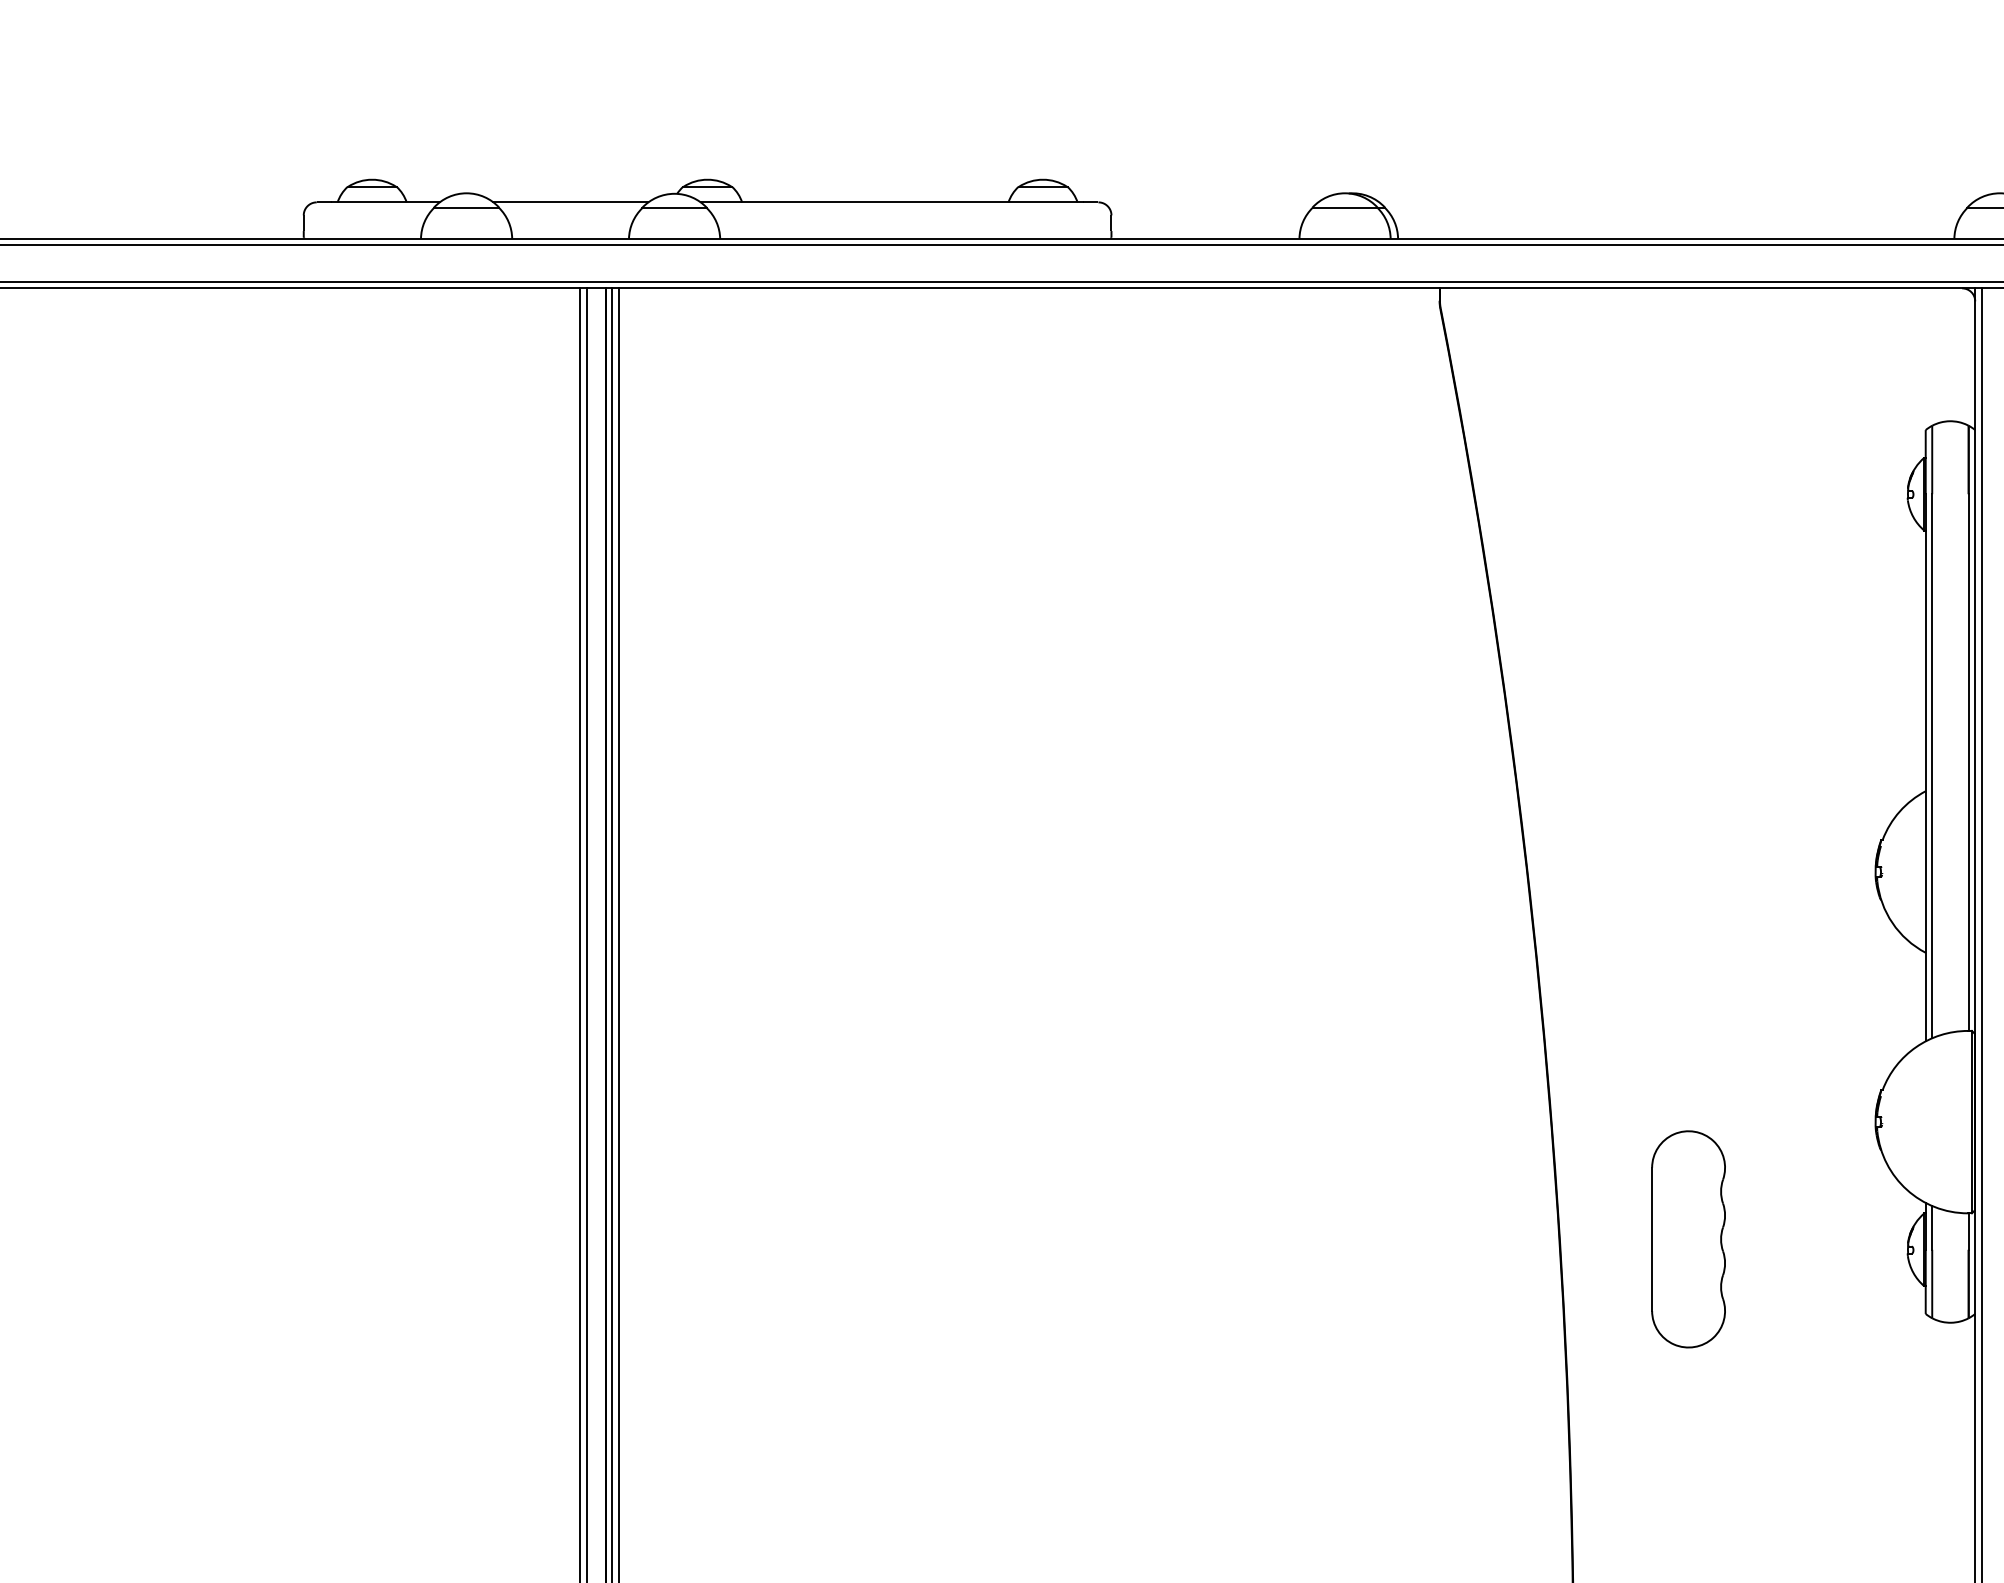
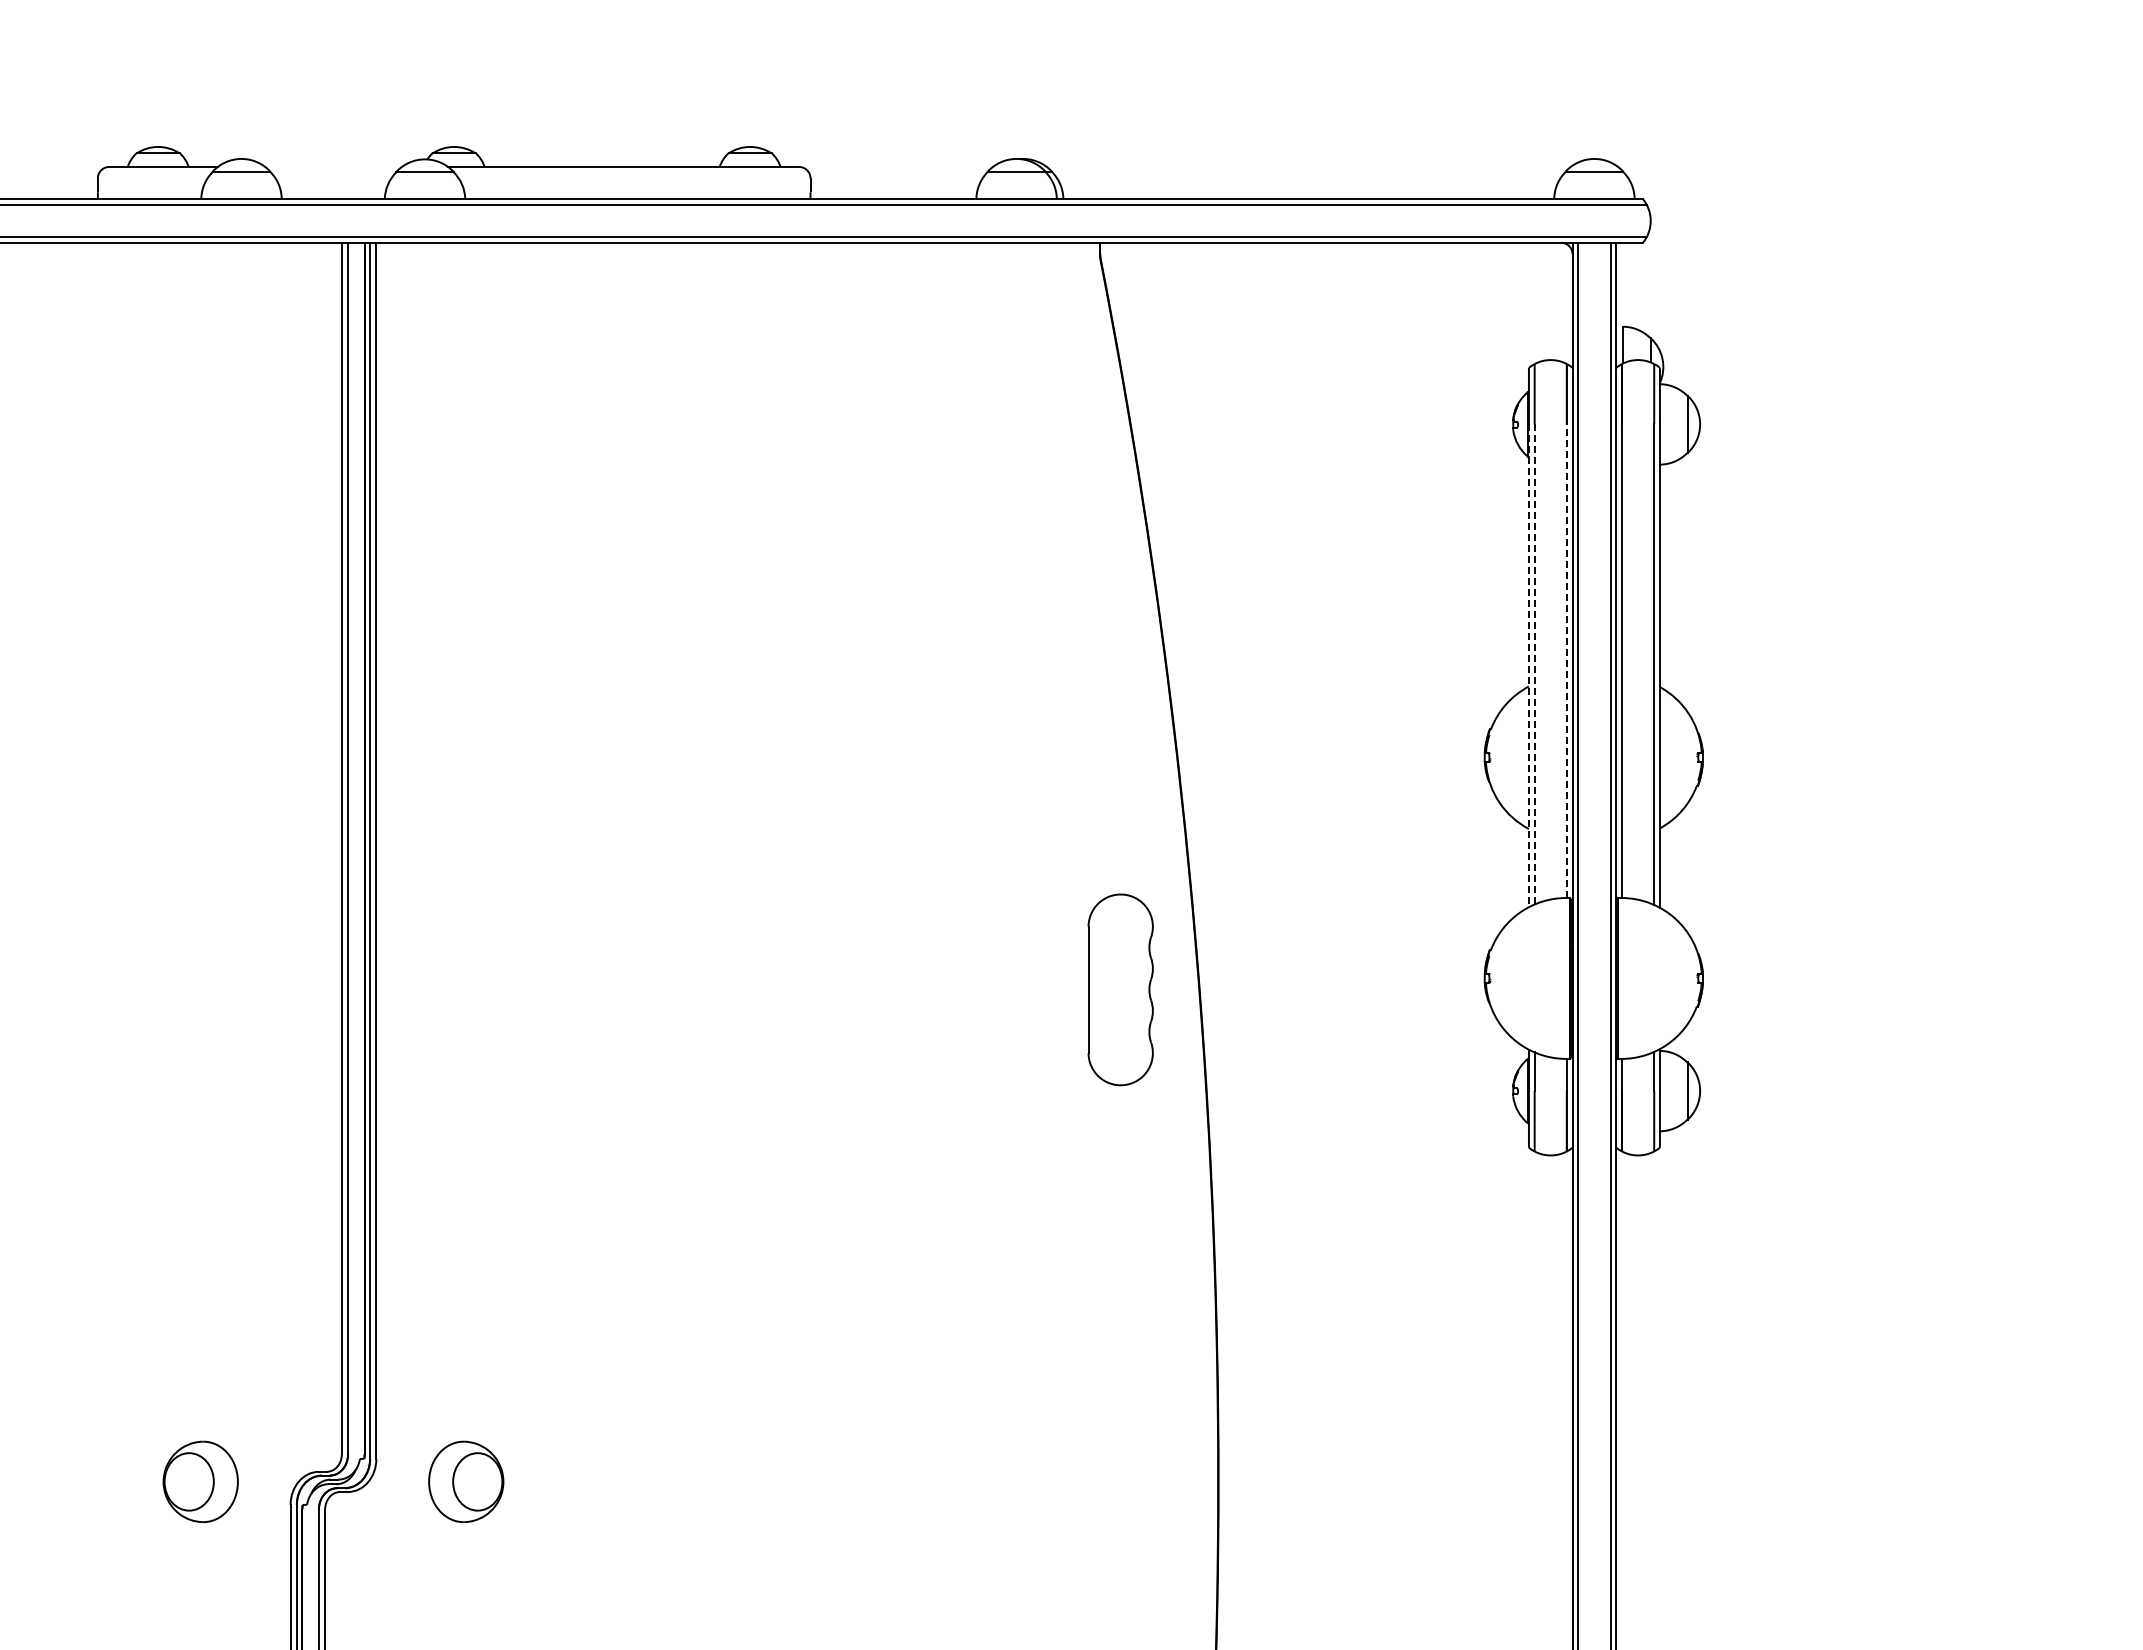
line: (570, 201) -> (333, 166), removed
line: (1968, 762) -> (1566, 661), solid -> dashed
line: (1932, 766) -> (1534, 664), solid -> dashed
line: (1925, 768) -> (1528, 666), solid -> dashed
part: (1688, 1238) -> (1120, 989), moved

